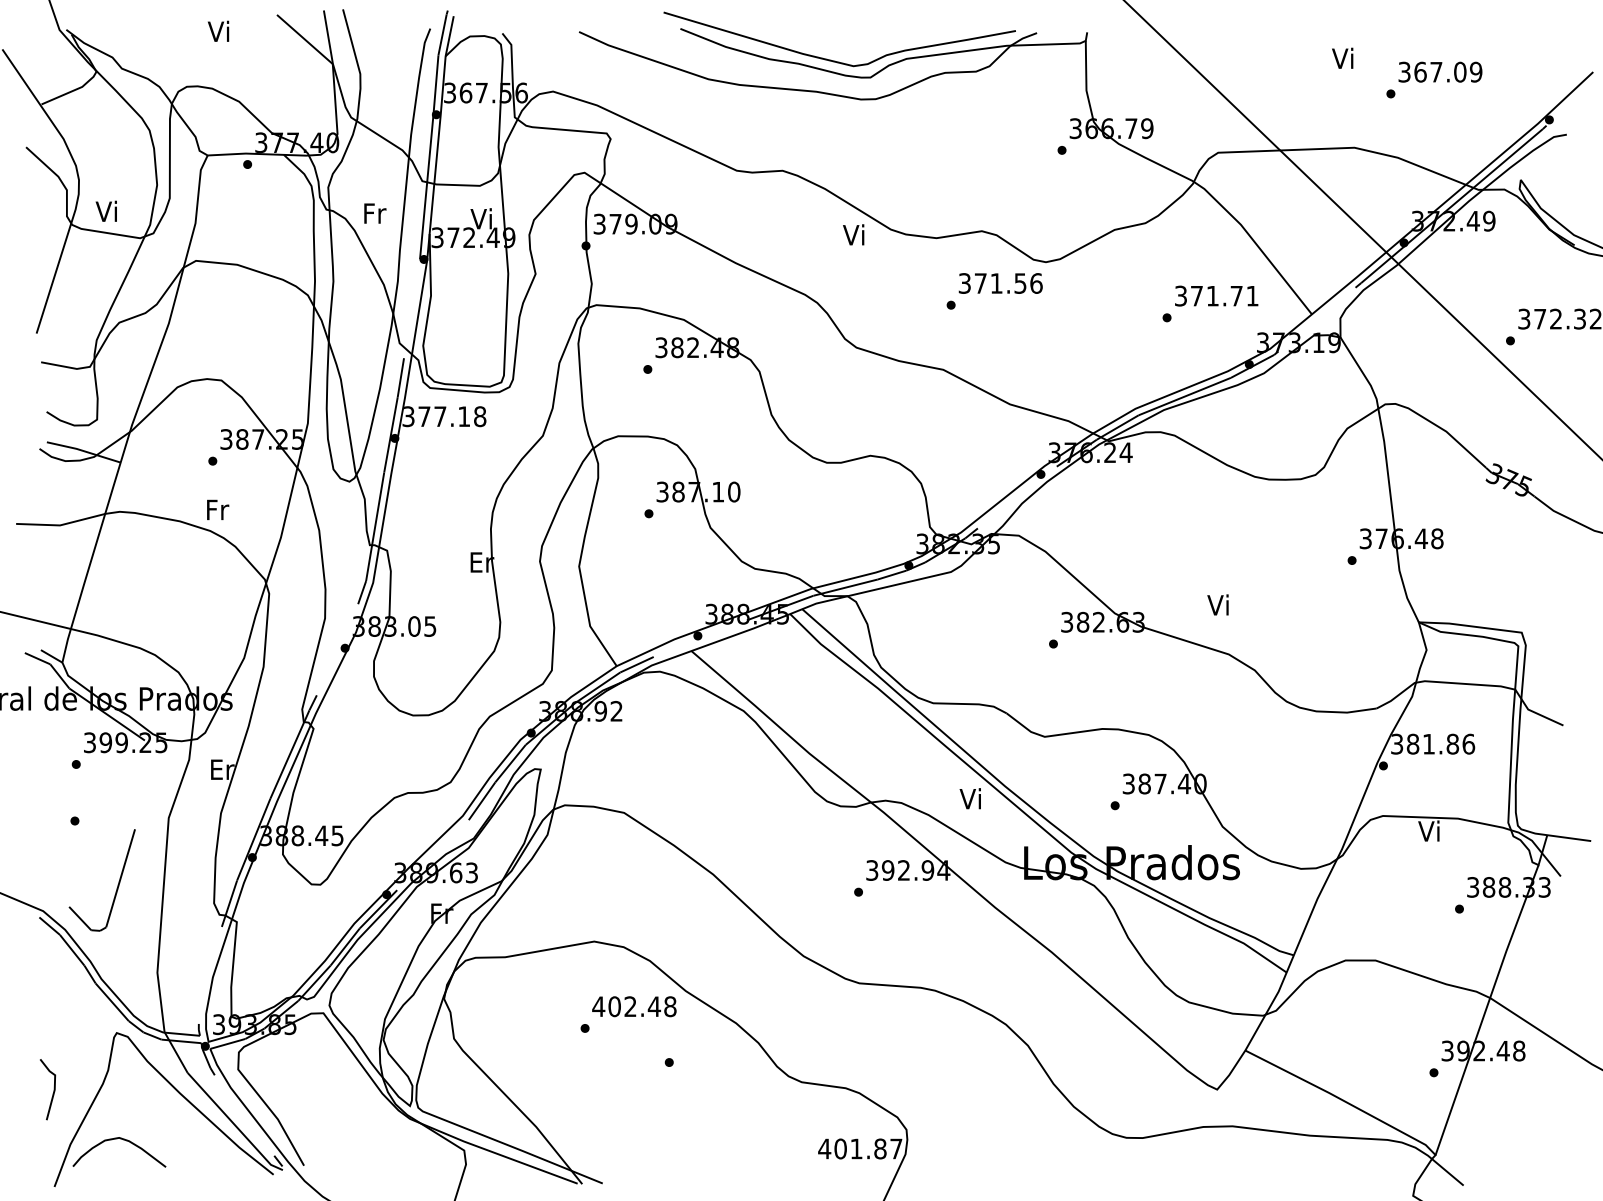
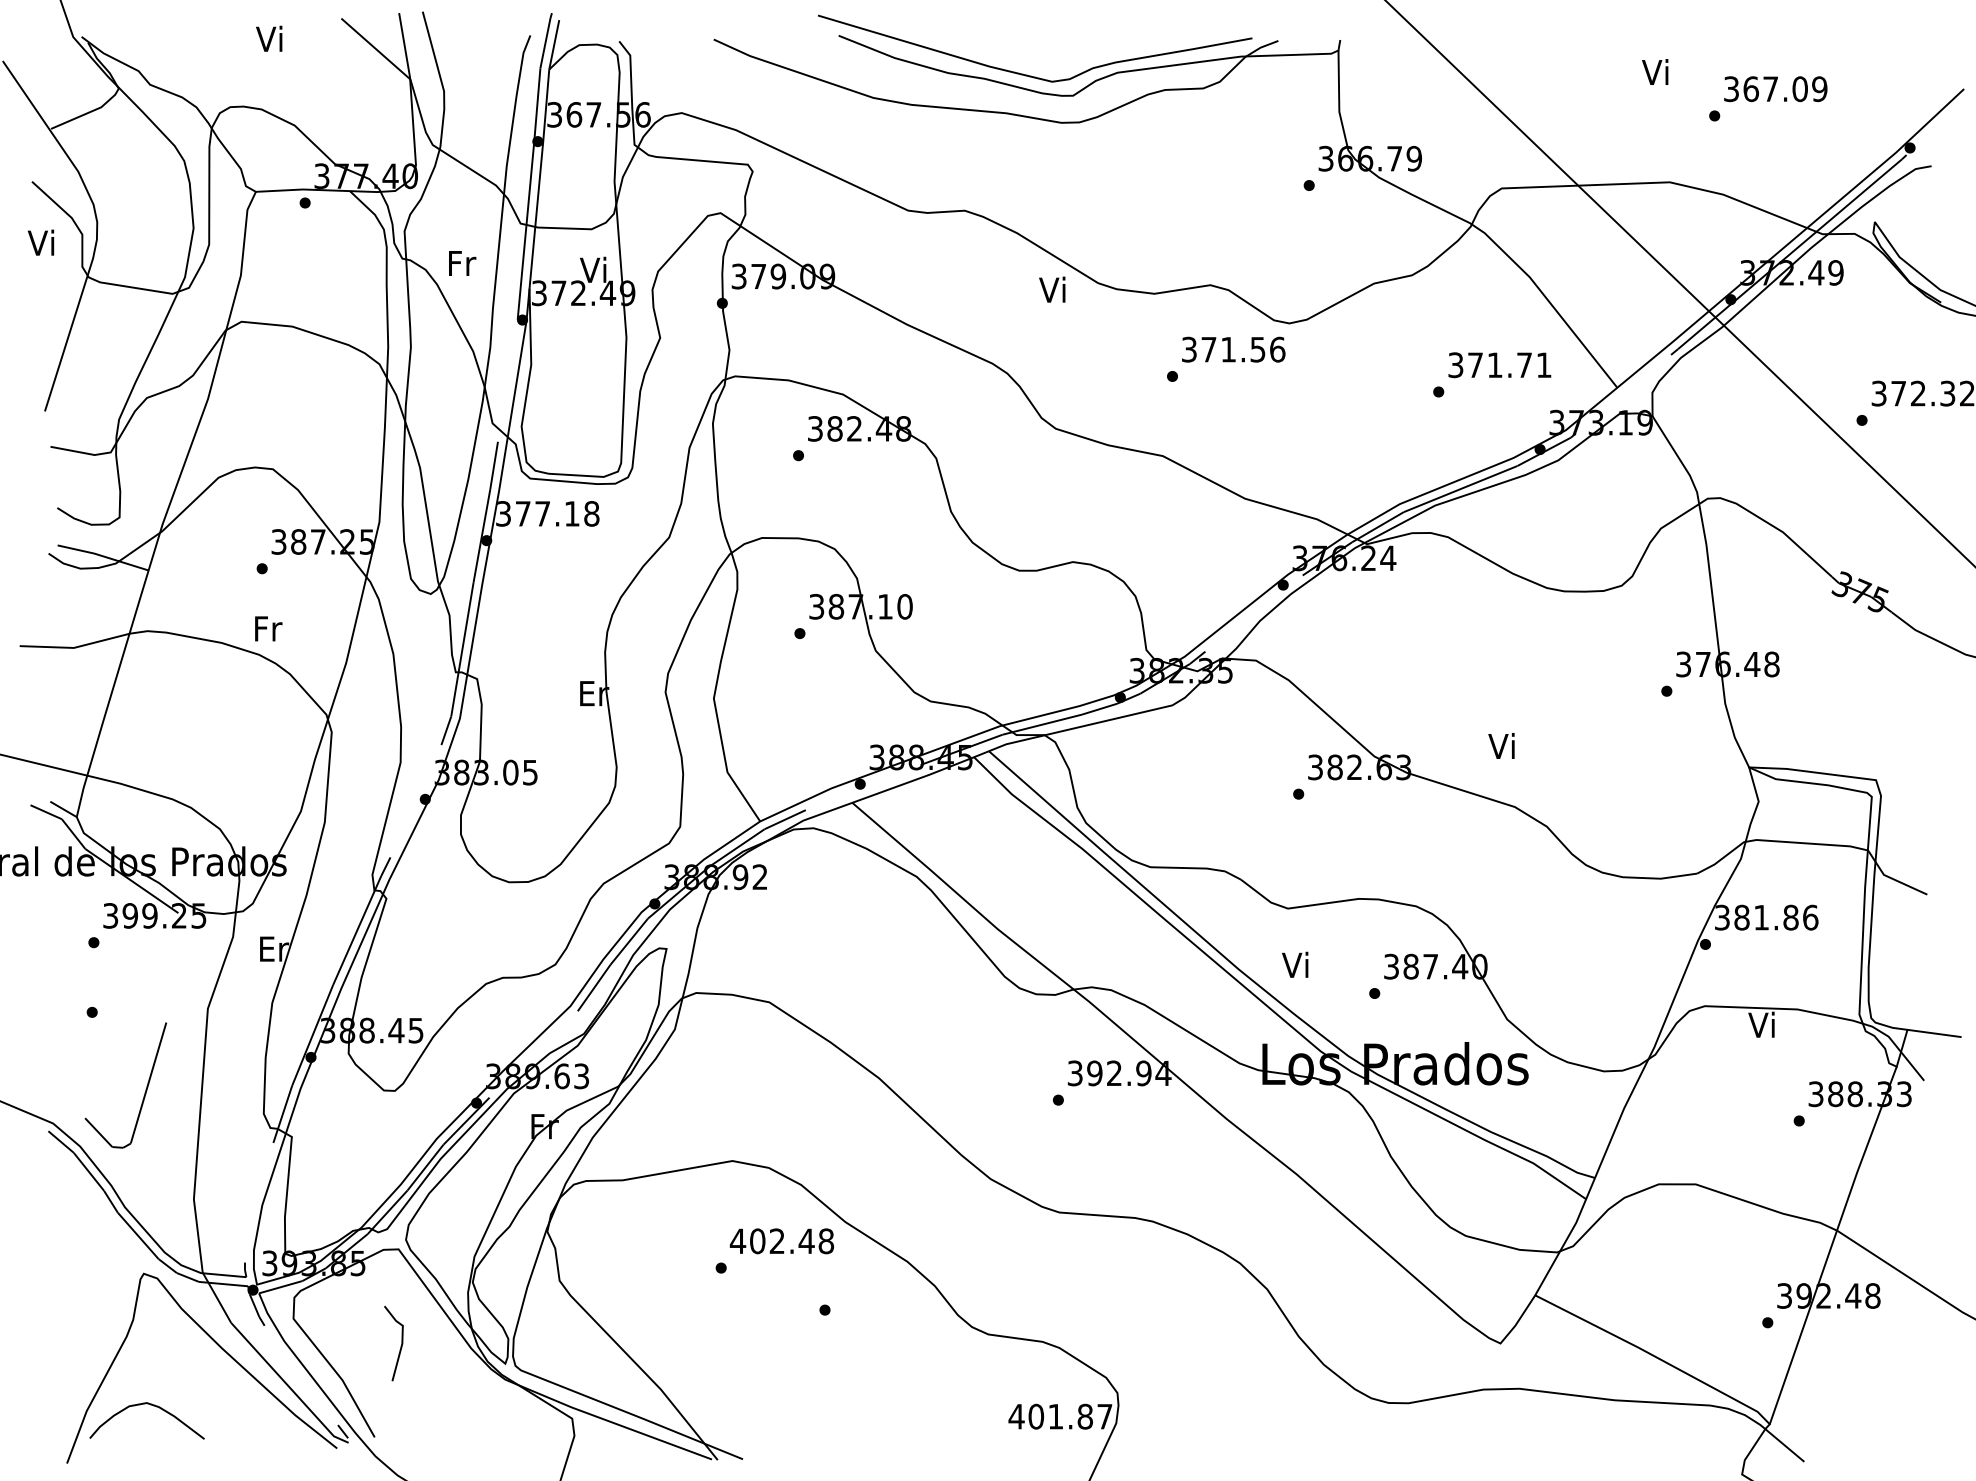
text: (105, 211) -> (40, 242), moved
text: (970, 798) -> (1295, 964), moved
line: (53, 1092) -> (400, 1346), moved

